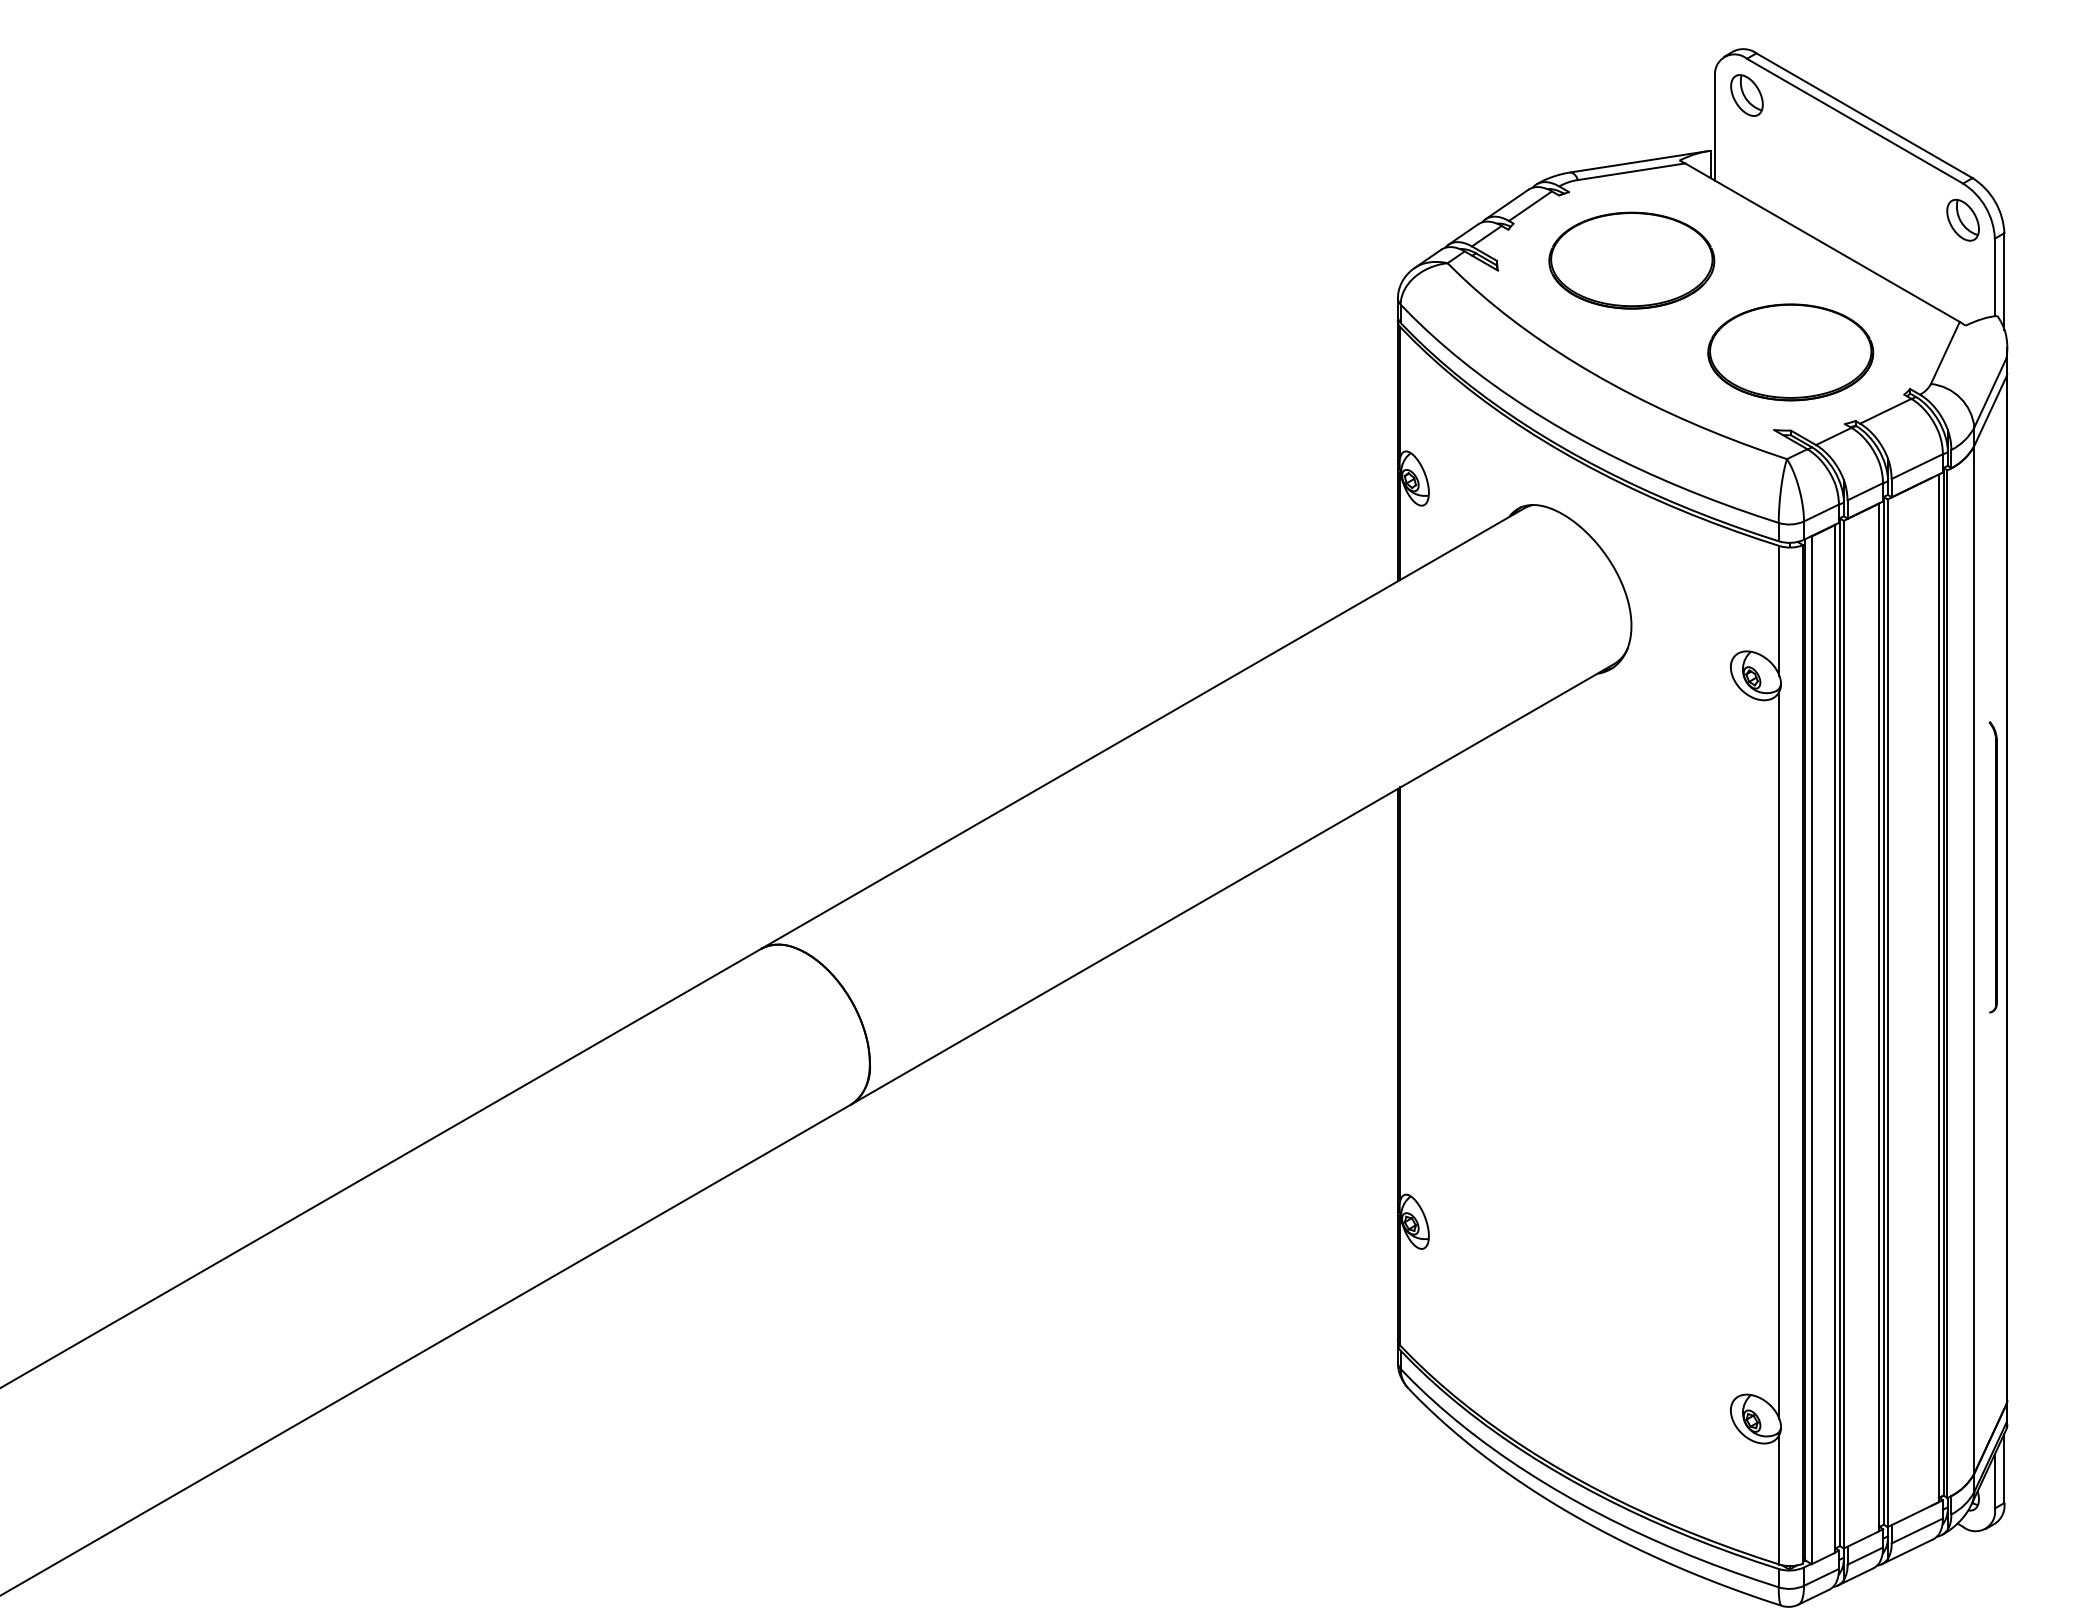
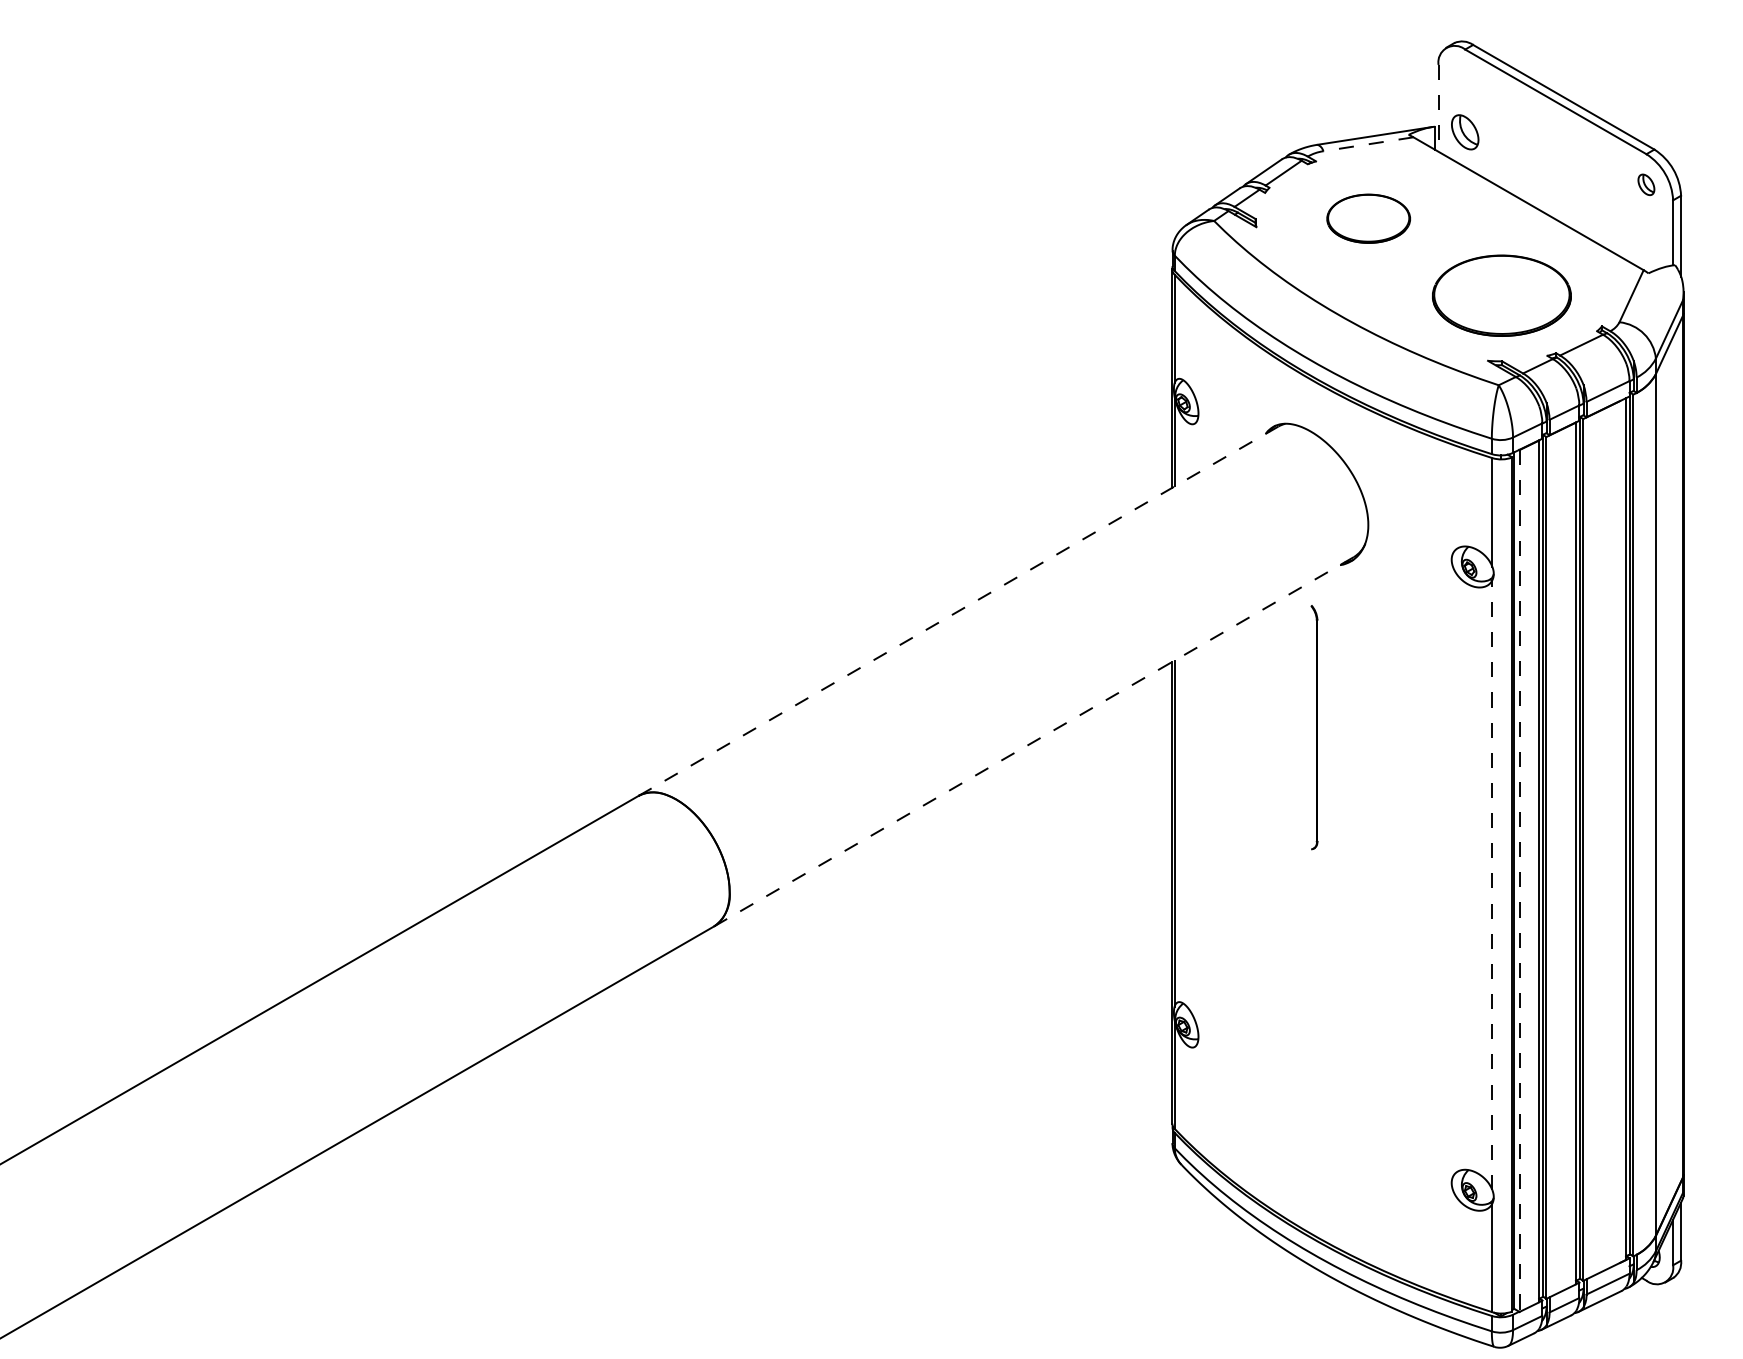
part: (1746, 95) -> (1464, 132), moved
line: (1715, 128) -> (1438, 107), solid -> dashed
line: (1631, 171) -> (1368, 144), solid -> dashed
part: (1962, 219) -> (1645, 184), size x0.6
part: (1631, 260) -> (1368, 218), size x0.6
line: (1142, 728) -> (958, 611), solid -> dashed
part: (1992, 867) -> (1313, 727), moved
line: (1233, 884) -> (1034, 741), solid -> dashed
line: (1811, 1050) -> (1519, 881), solid -> dashed
line: (1779, 1055) -> (1492, 885), solid -> dashed

